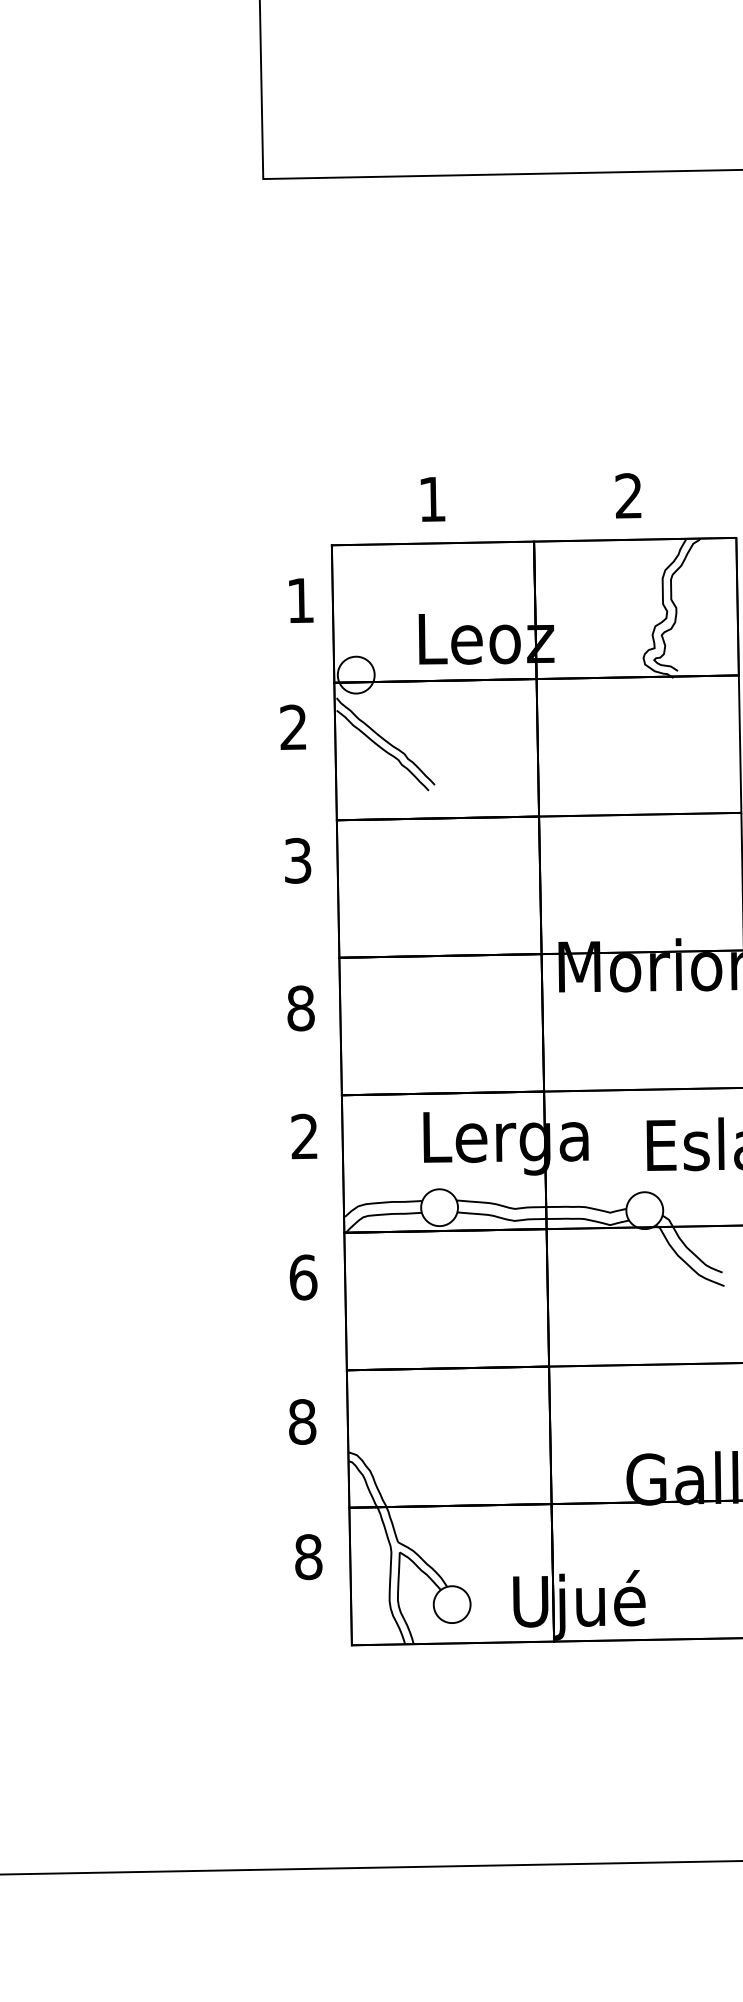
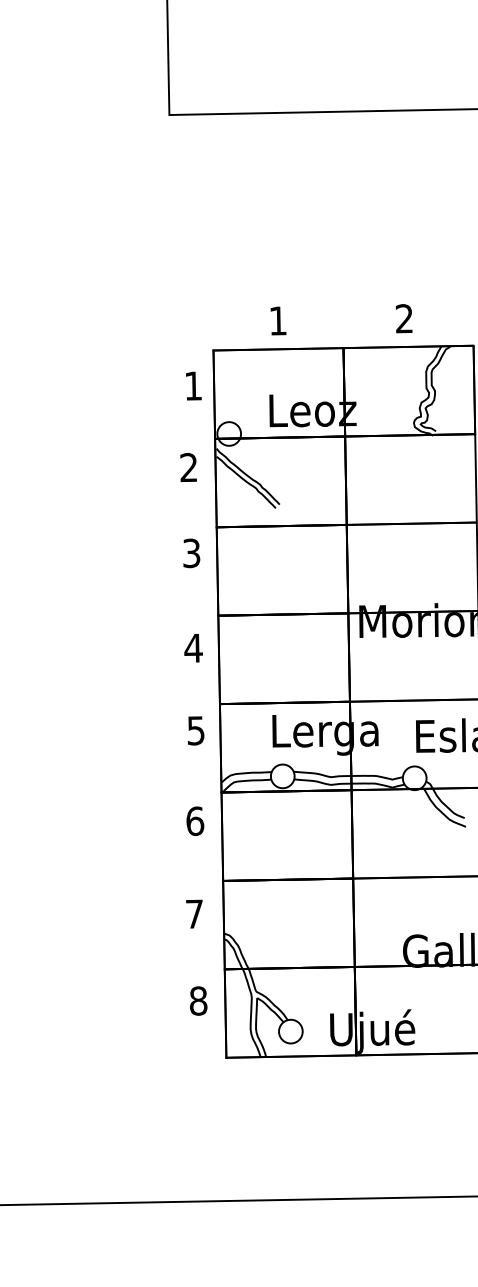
text: (300, 1008) -> (193, 648), 8 -> 4
text: (303, 1136) -> (195, 730), 2 -> 5
text: (302, 1420) -> (194, 913), 8 -> 7

